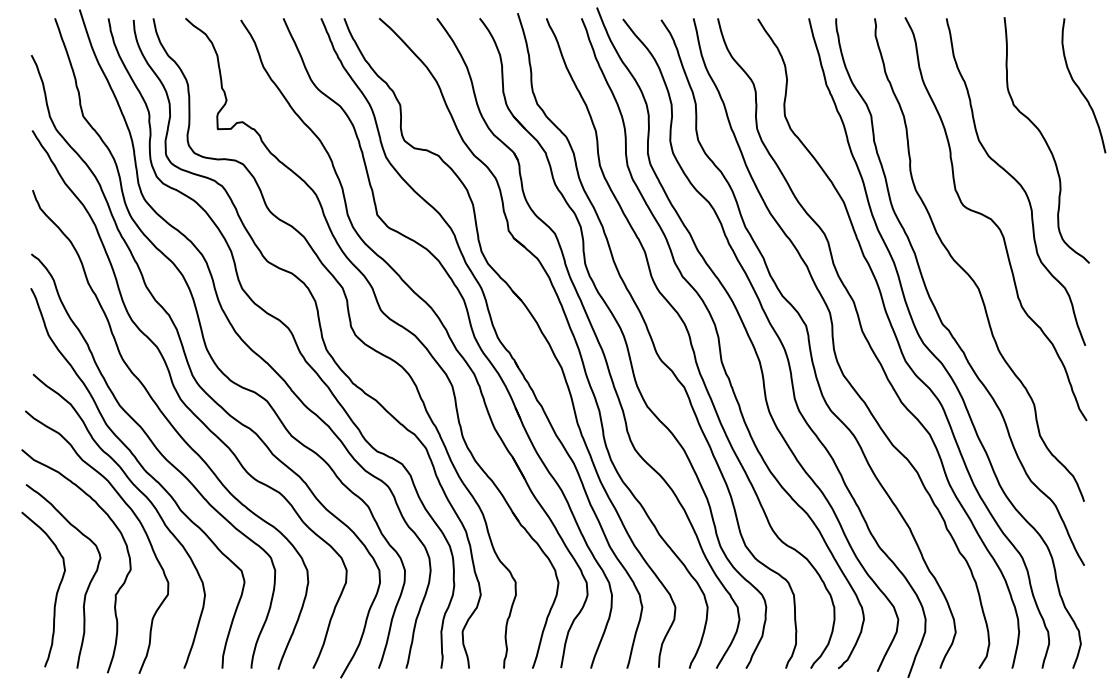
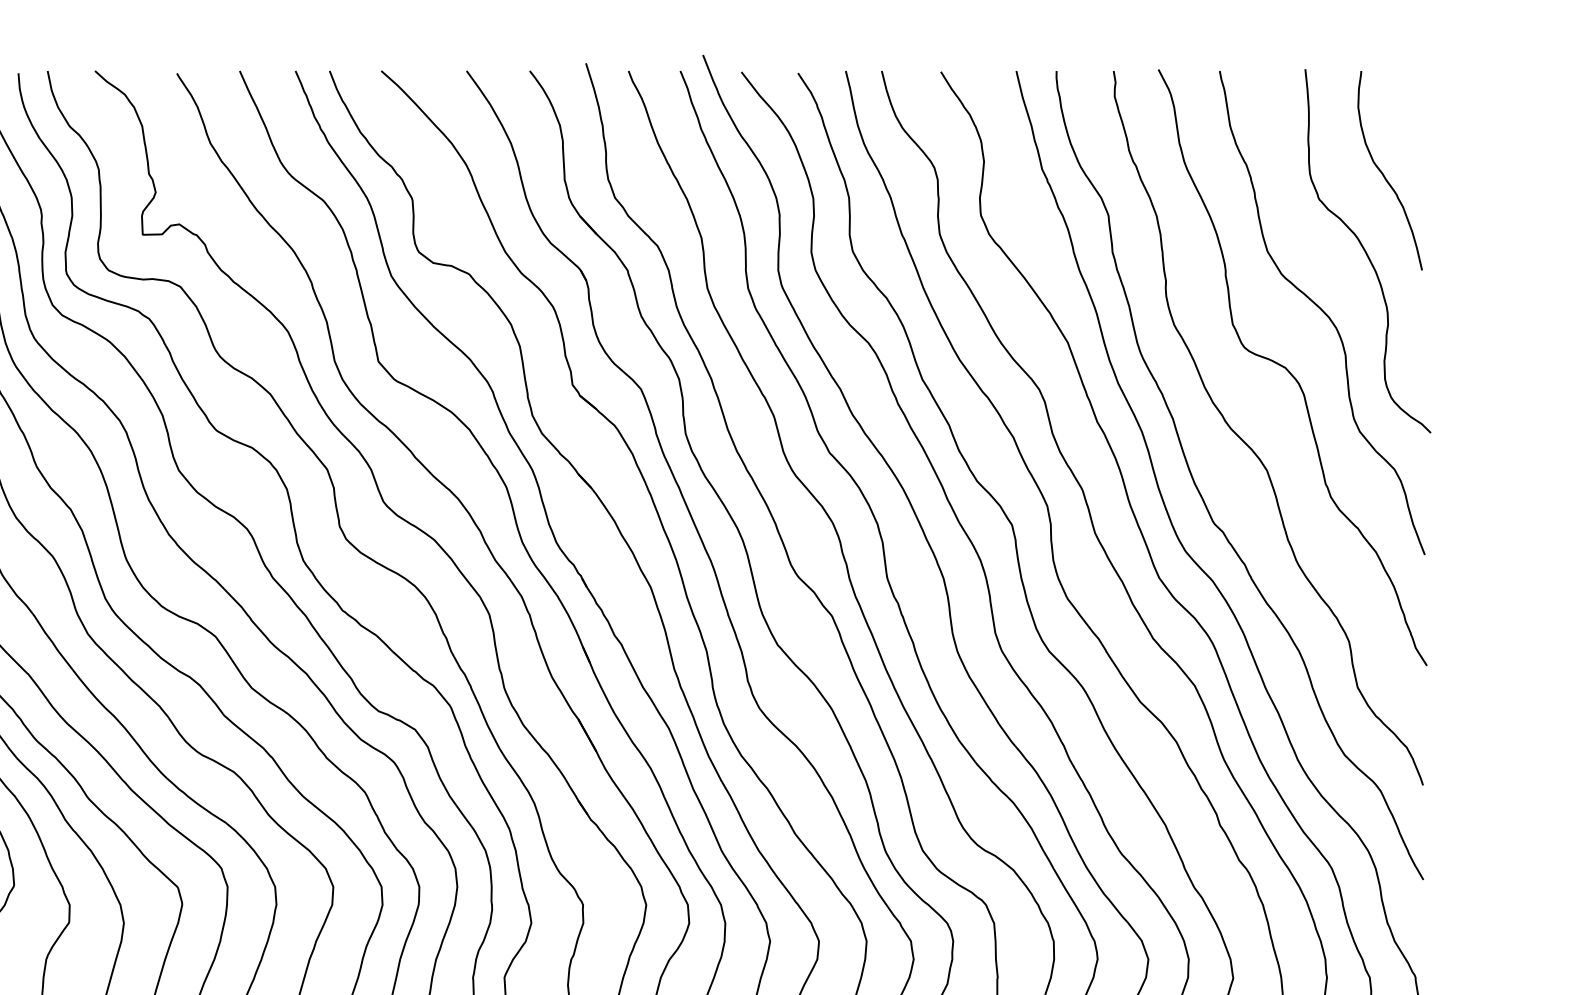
curve: (1080, 88) -> (1385, 174), moved

